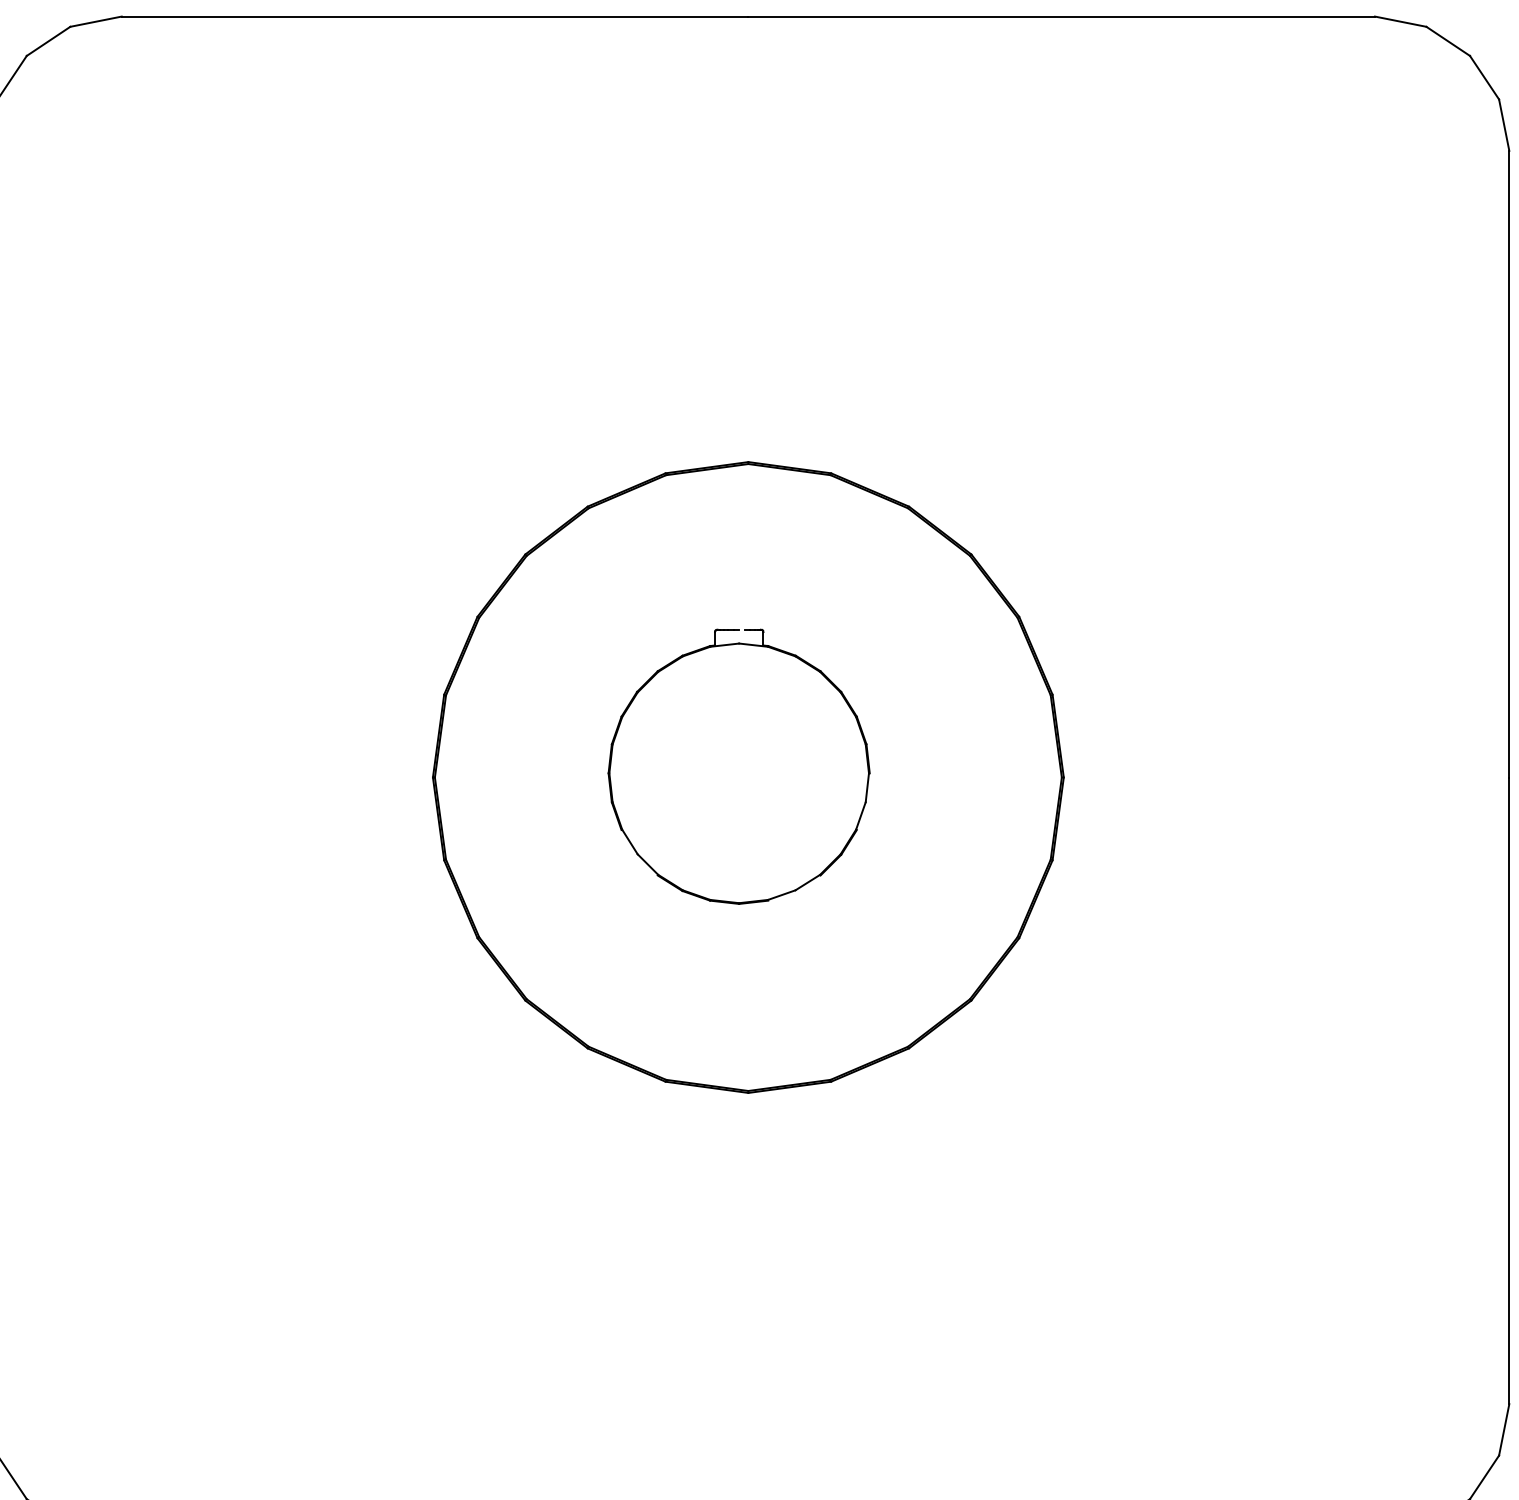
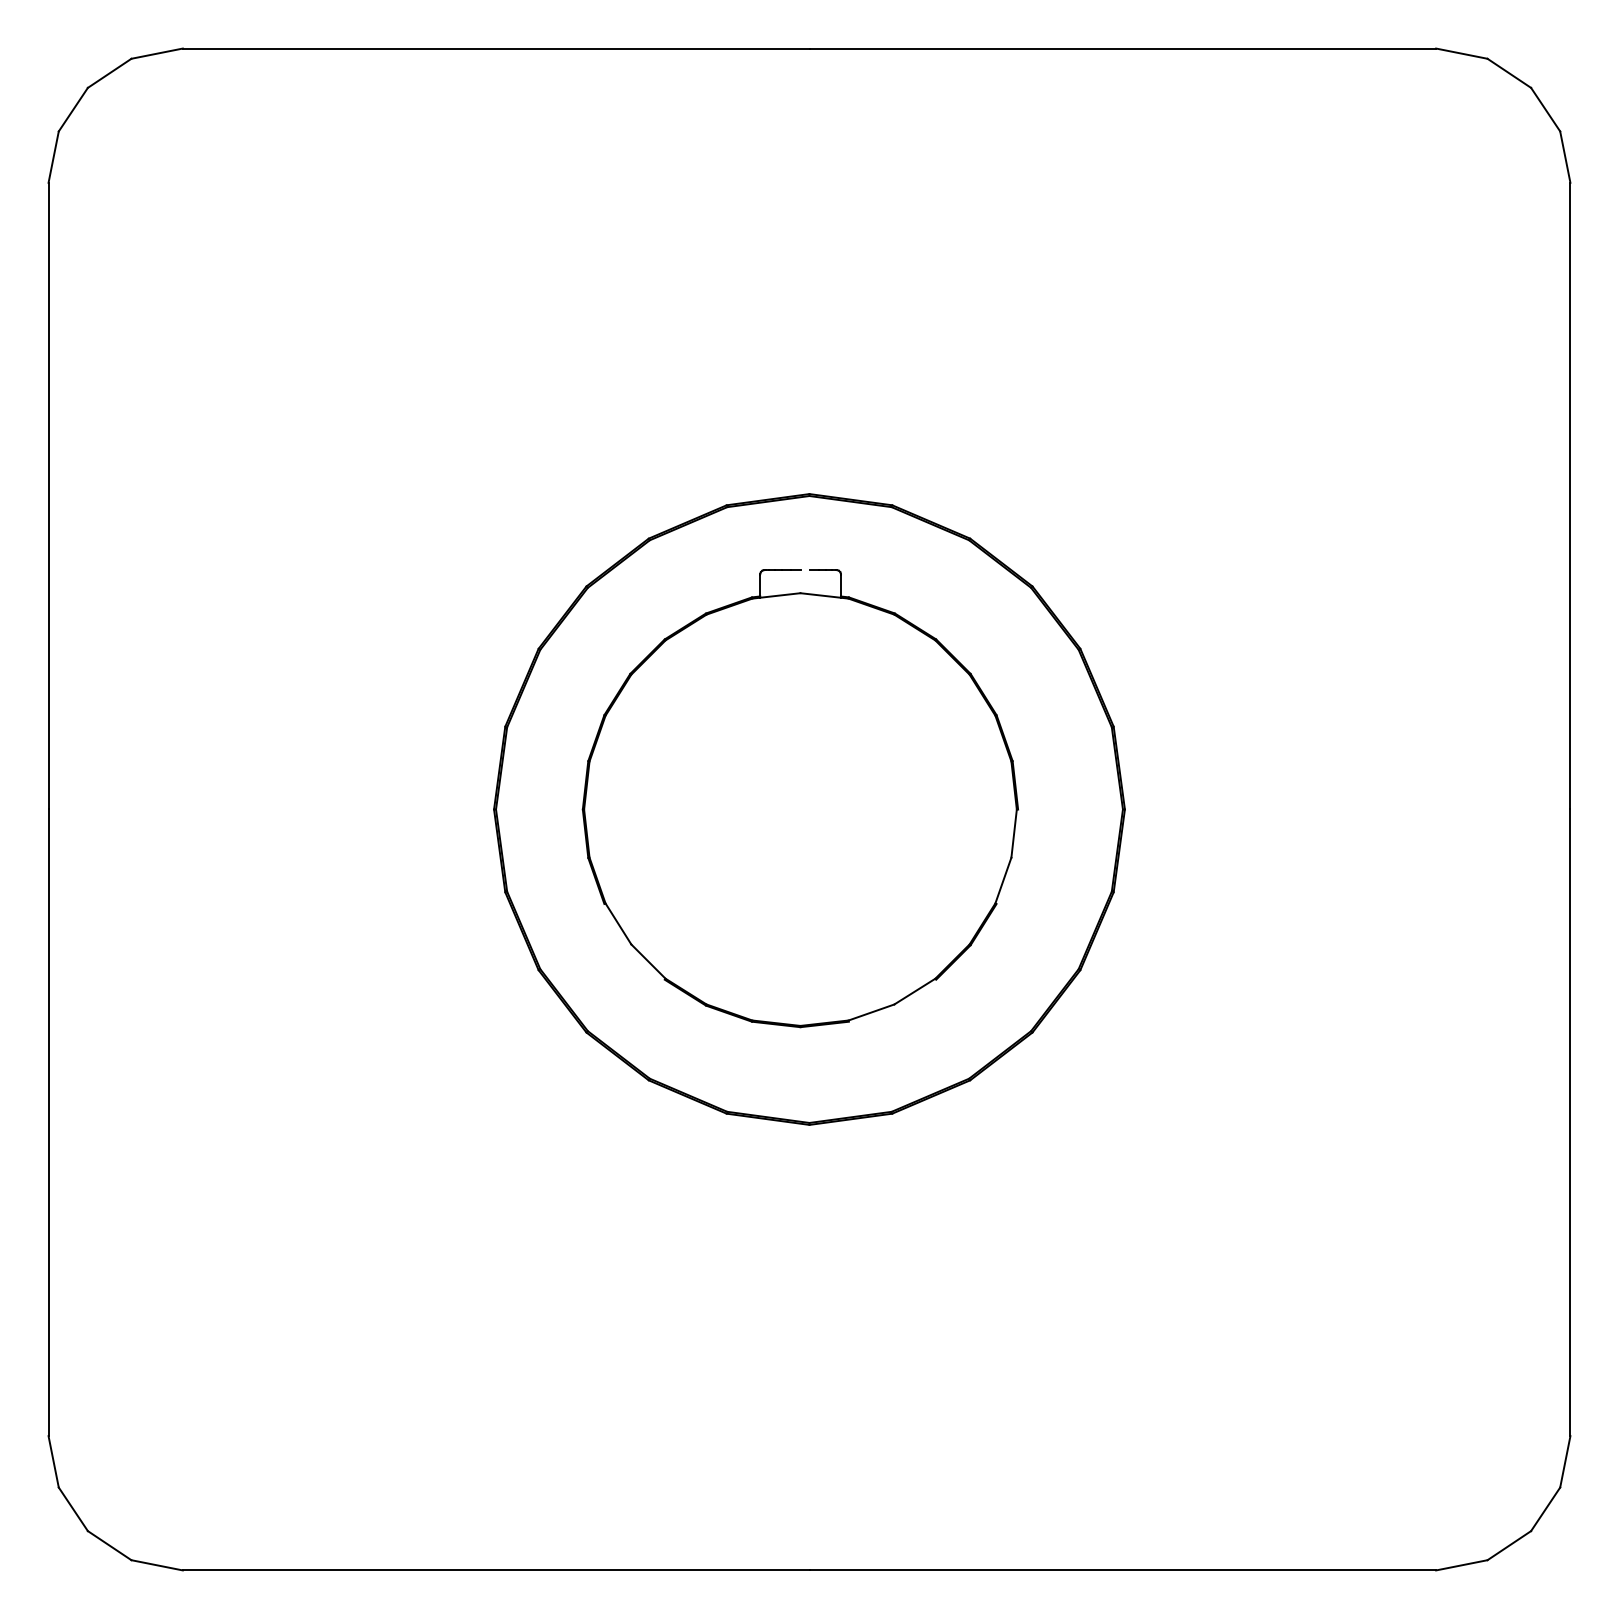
part: (738, 766) -> (799, 798), size x1.67

